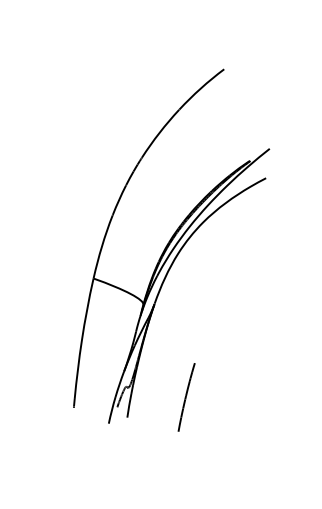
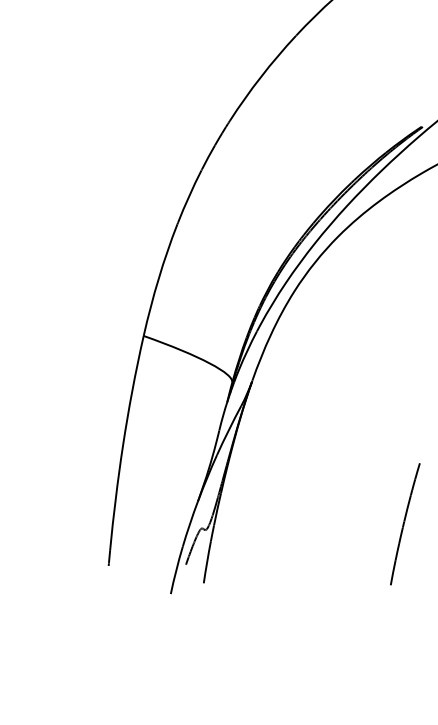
line: (186, 397) -> (404, 524), moved

